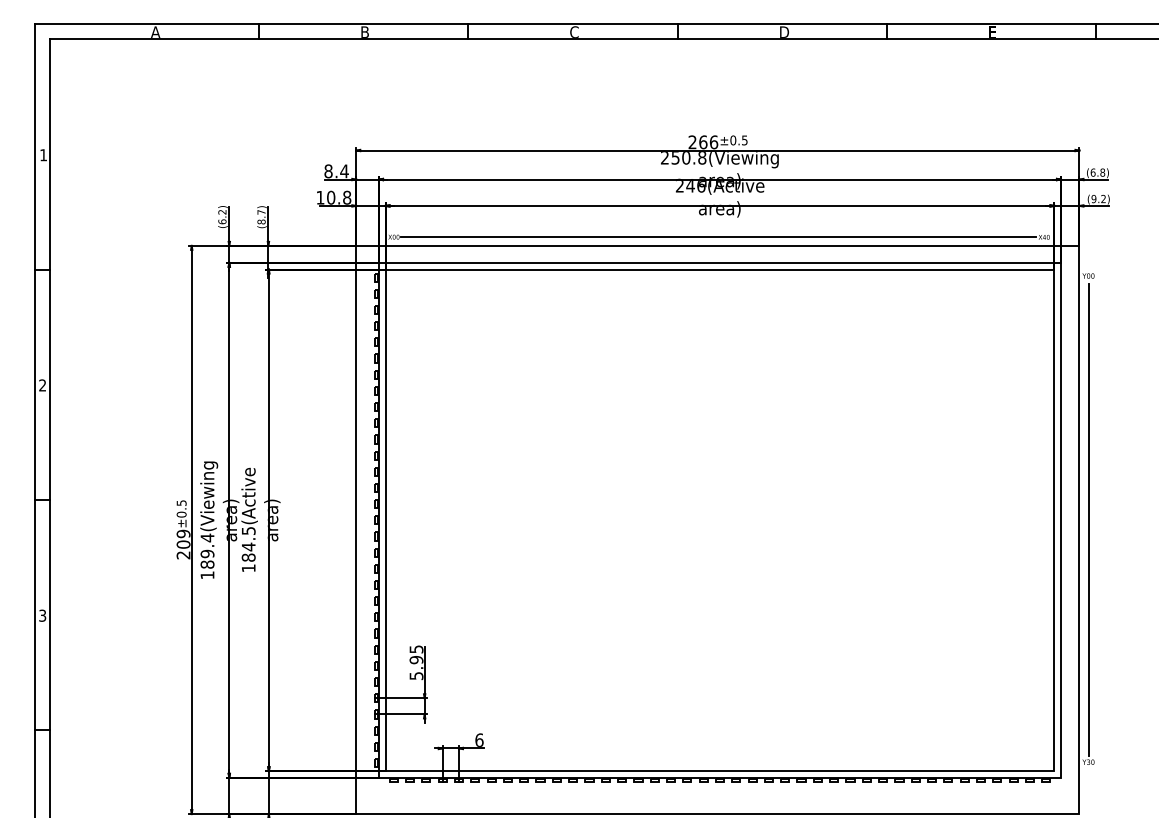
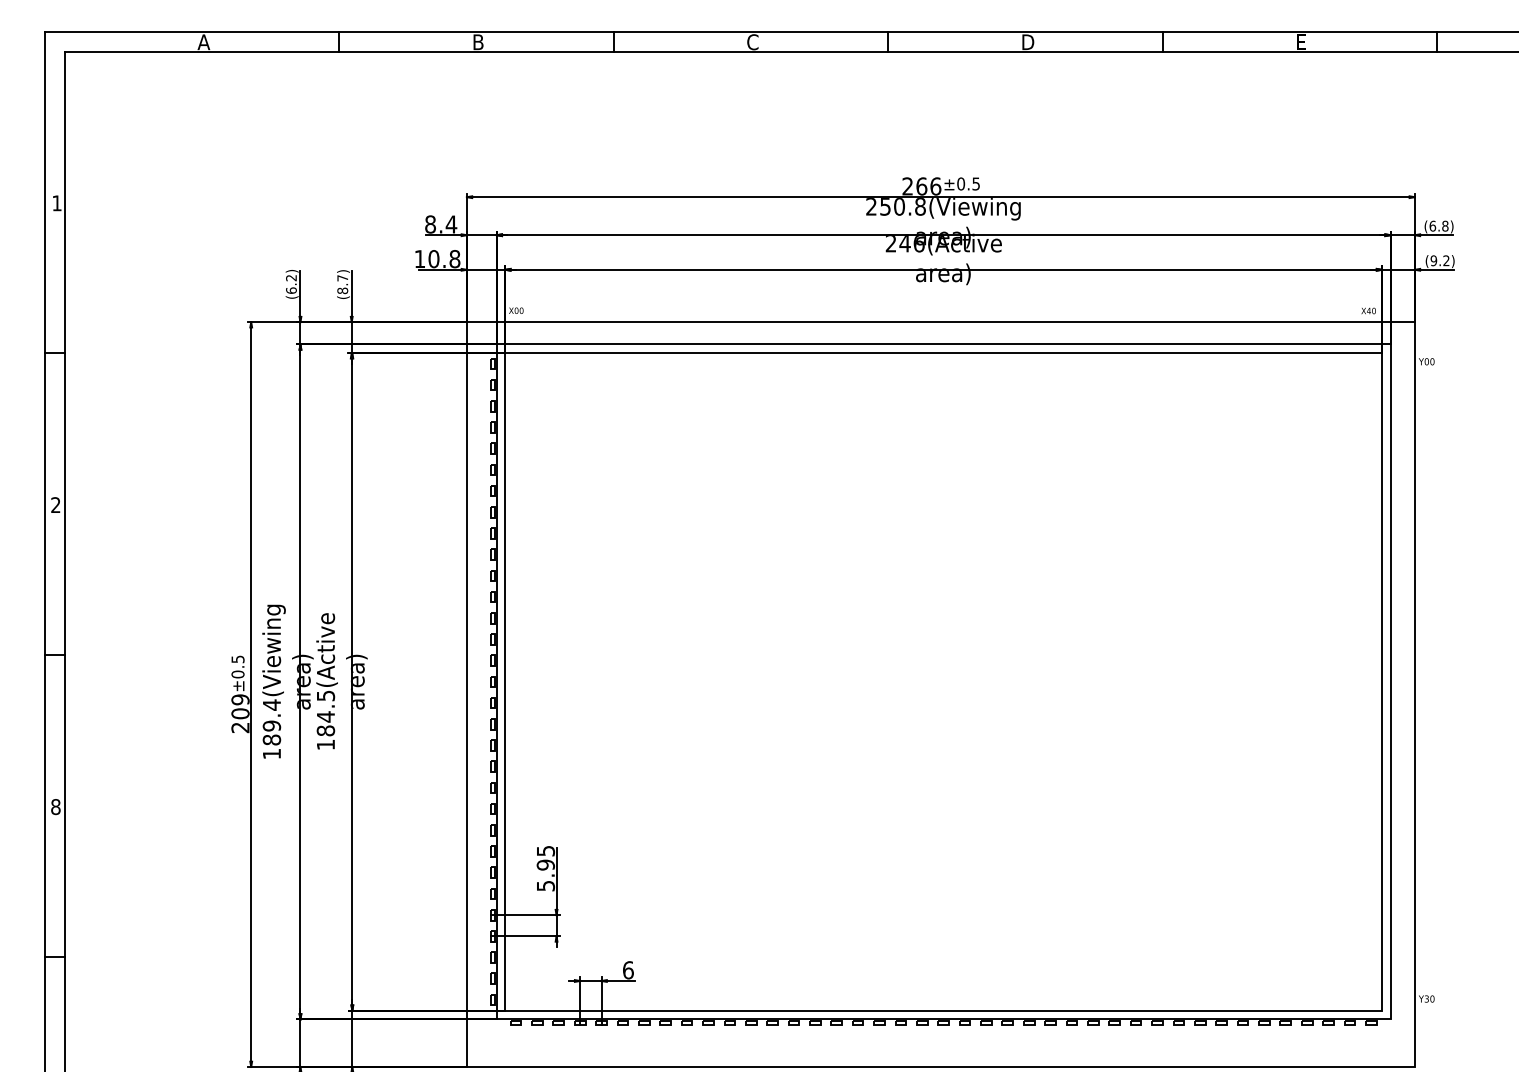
line: (718, 237) -> (941, 311), removed
line: (1089, 520) -> (1428, 682), removed
text: (42, 615) -> (55, 806), 3 -> 8

